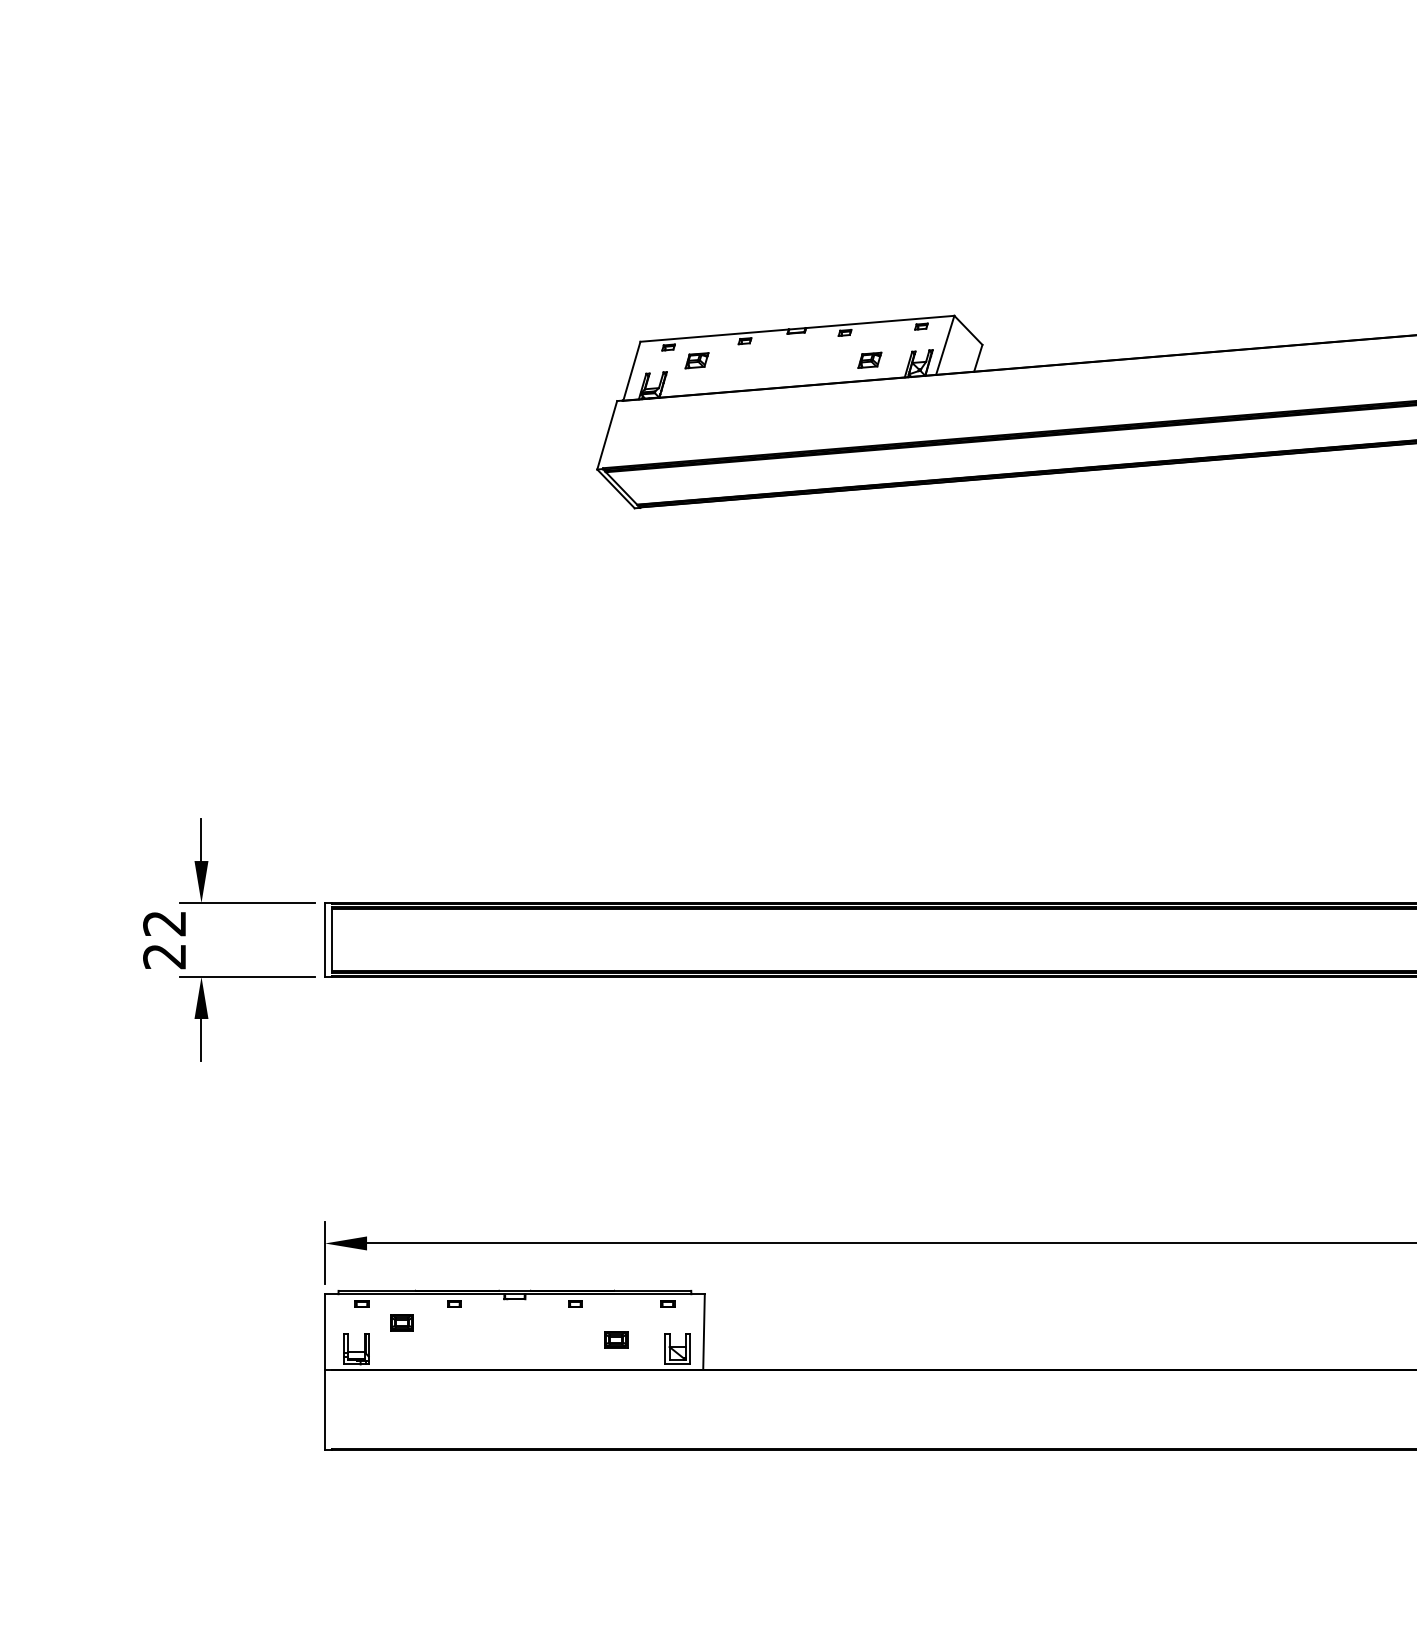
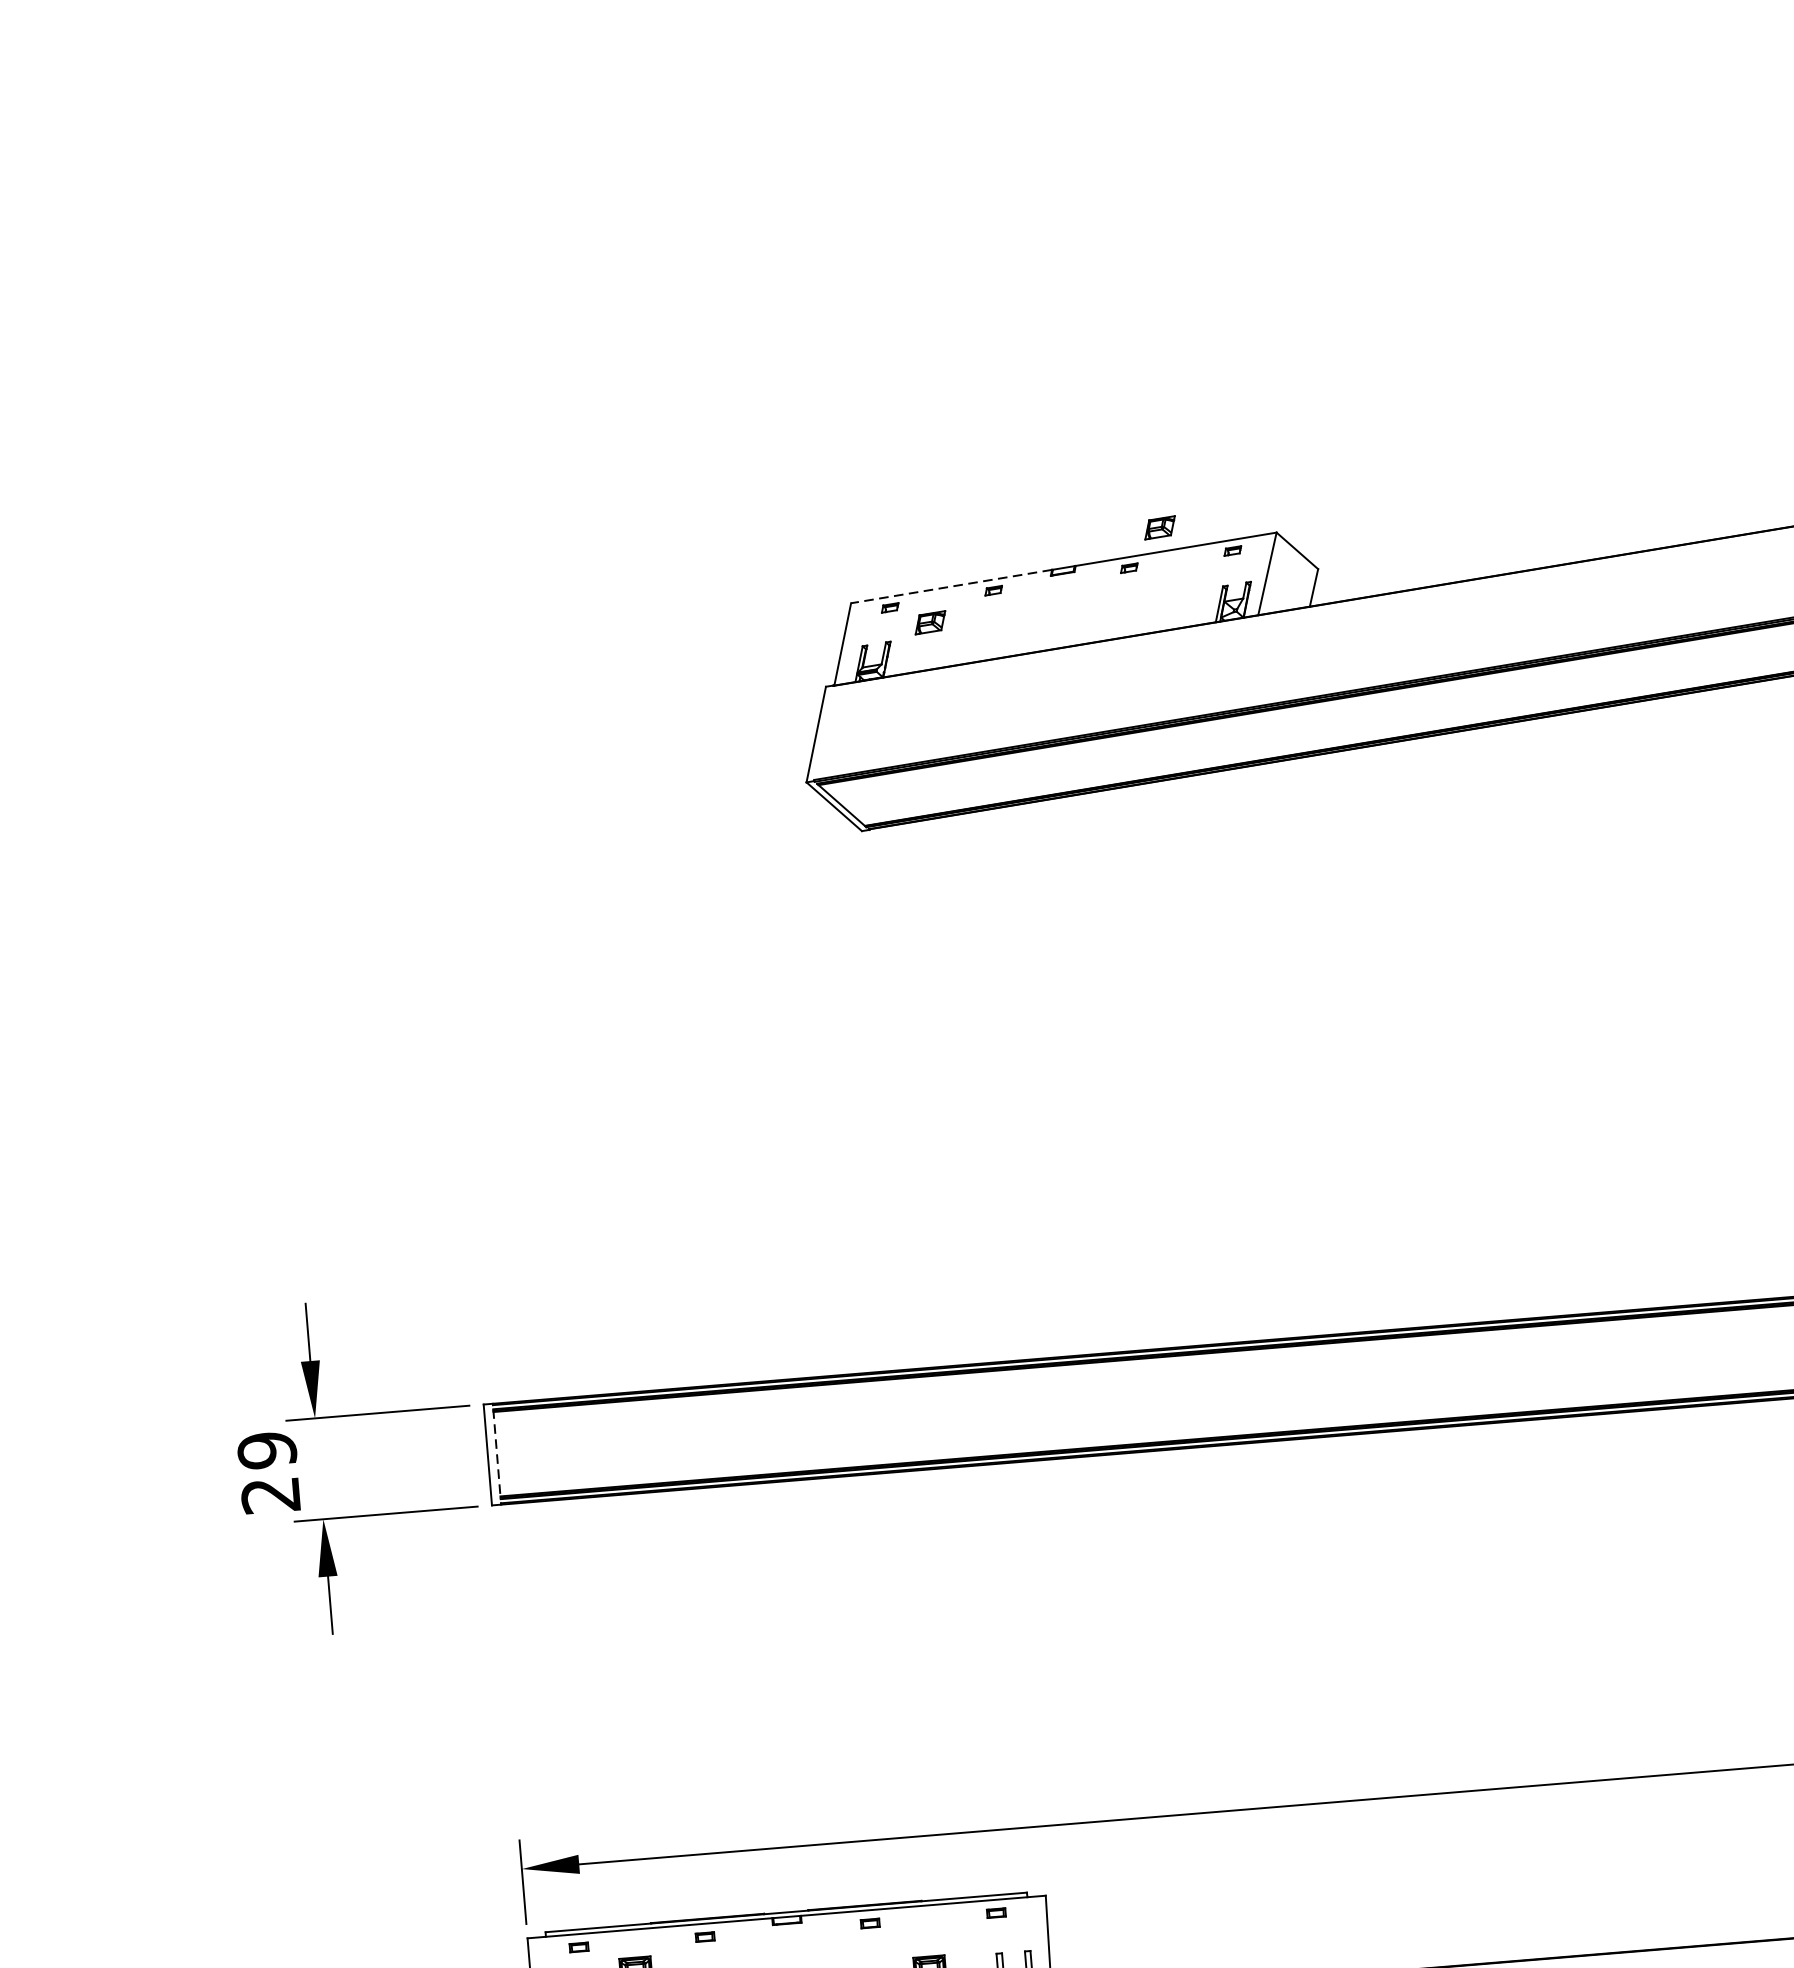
line: (714, 335) -> (951, 586), solid -> dashed
part: (869, 359) -> (1159, 526), moved
text: (164, 923) -> (266, 1450), 22 -> 29
line: (331, 940) -> (496, 1454), solid -> dashed

